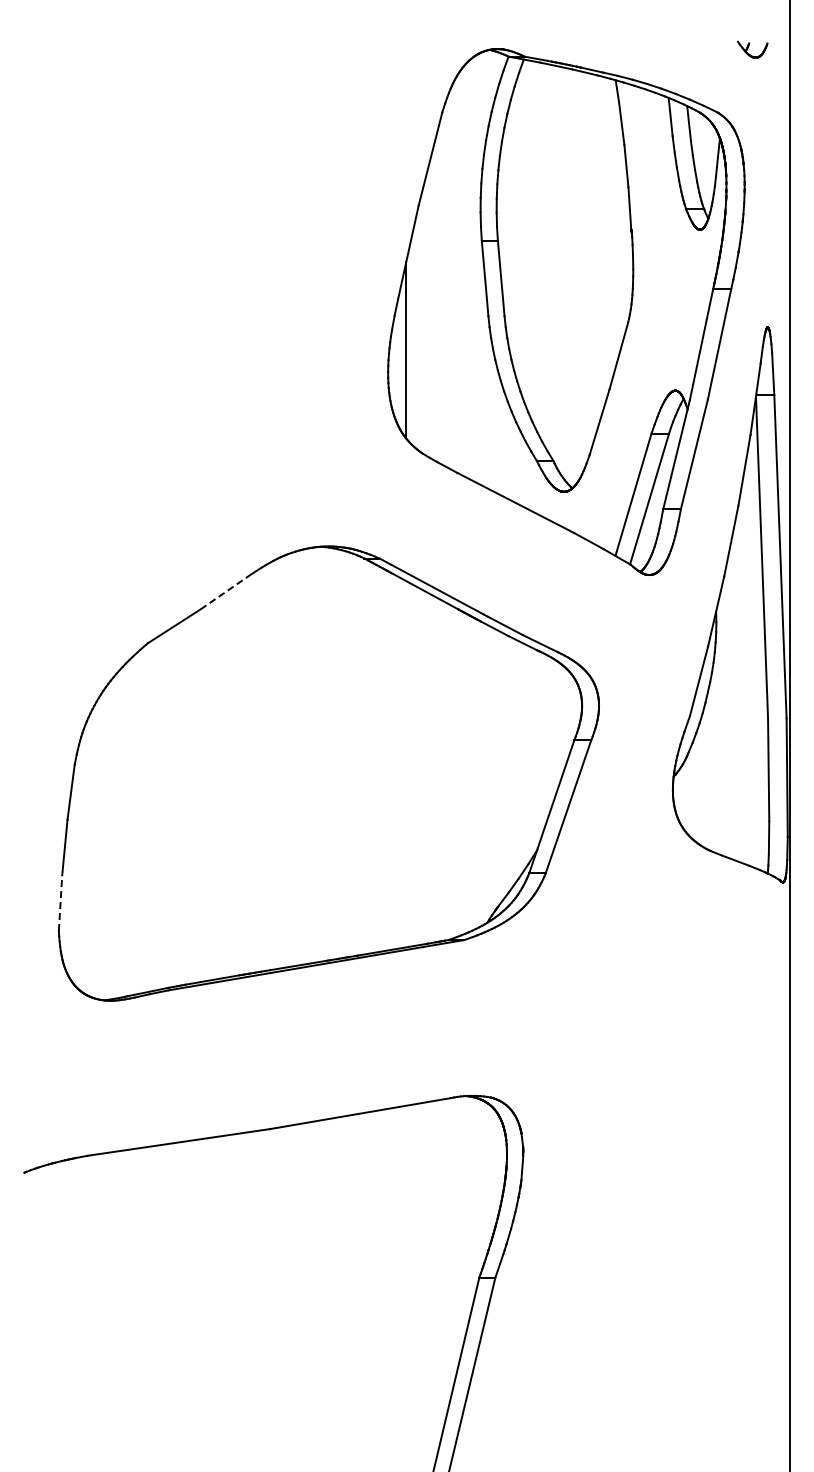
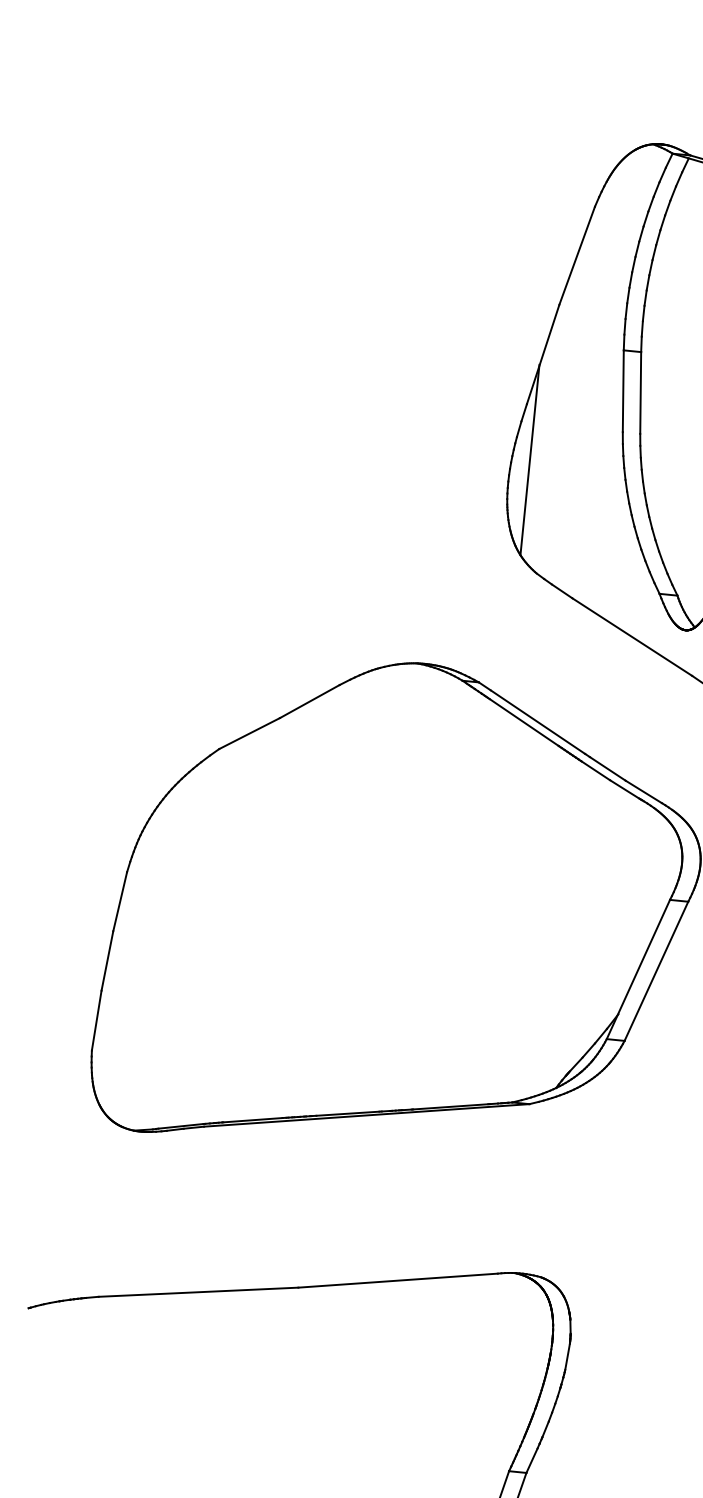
line: (226, 591) -> (309, 701), dashed -> solid
line: (60, 903) -> (96, 1021), dashed -> solid

